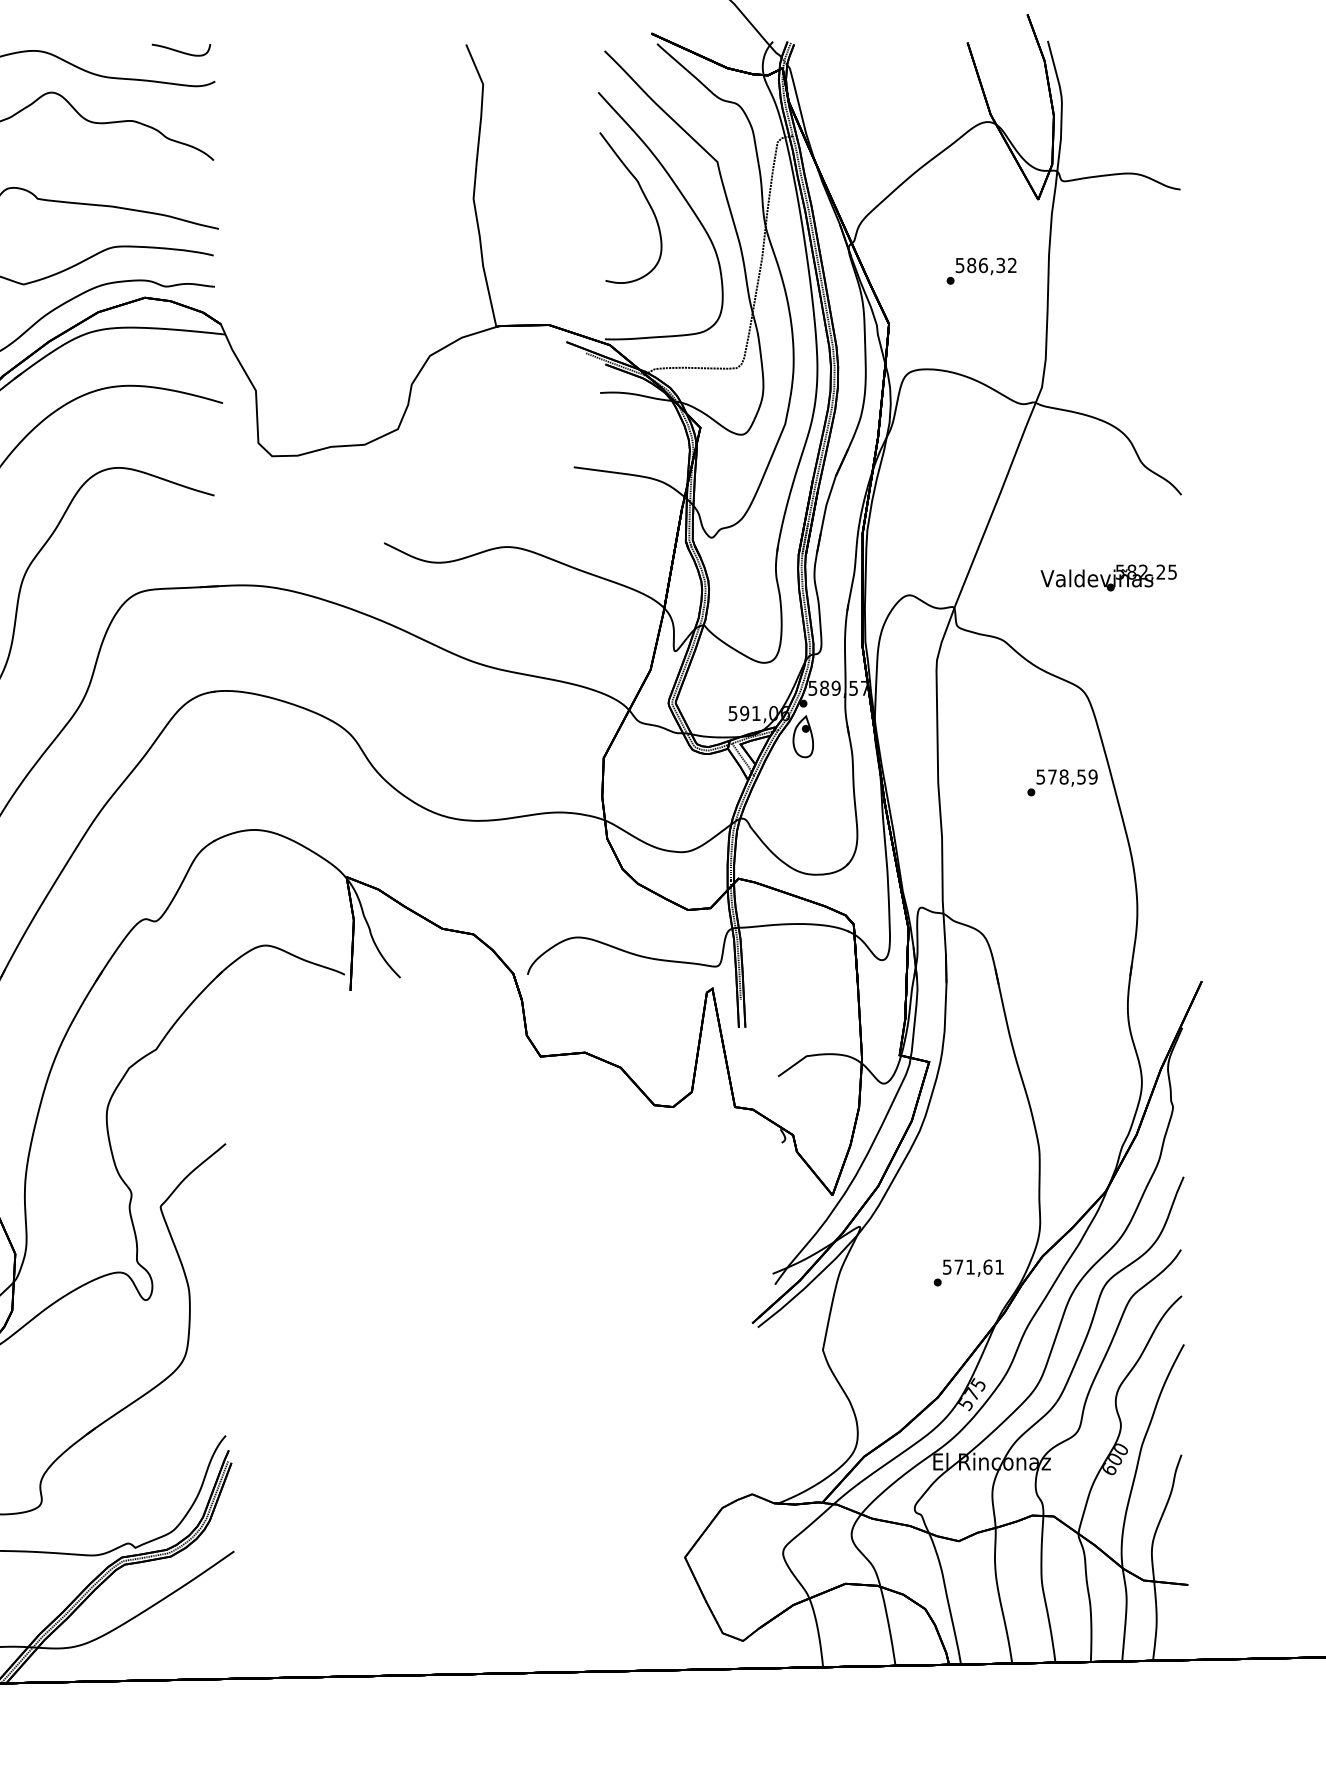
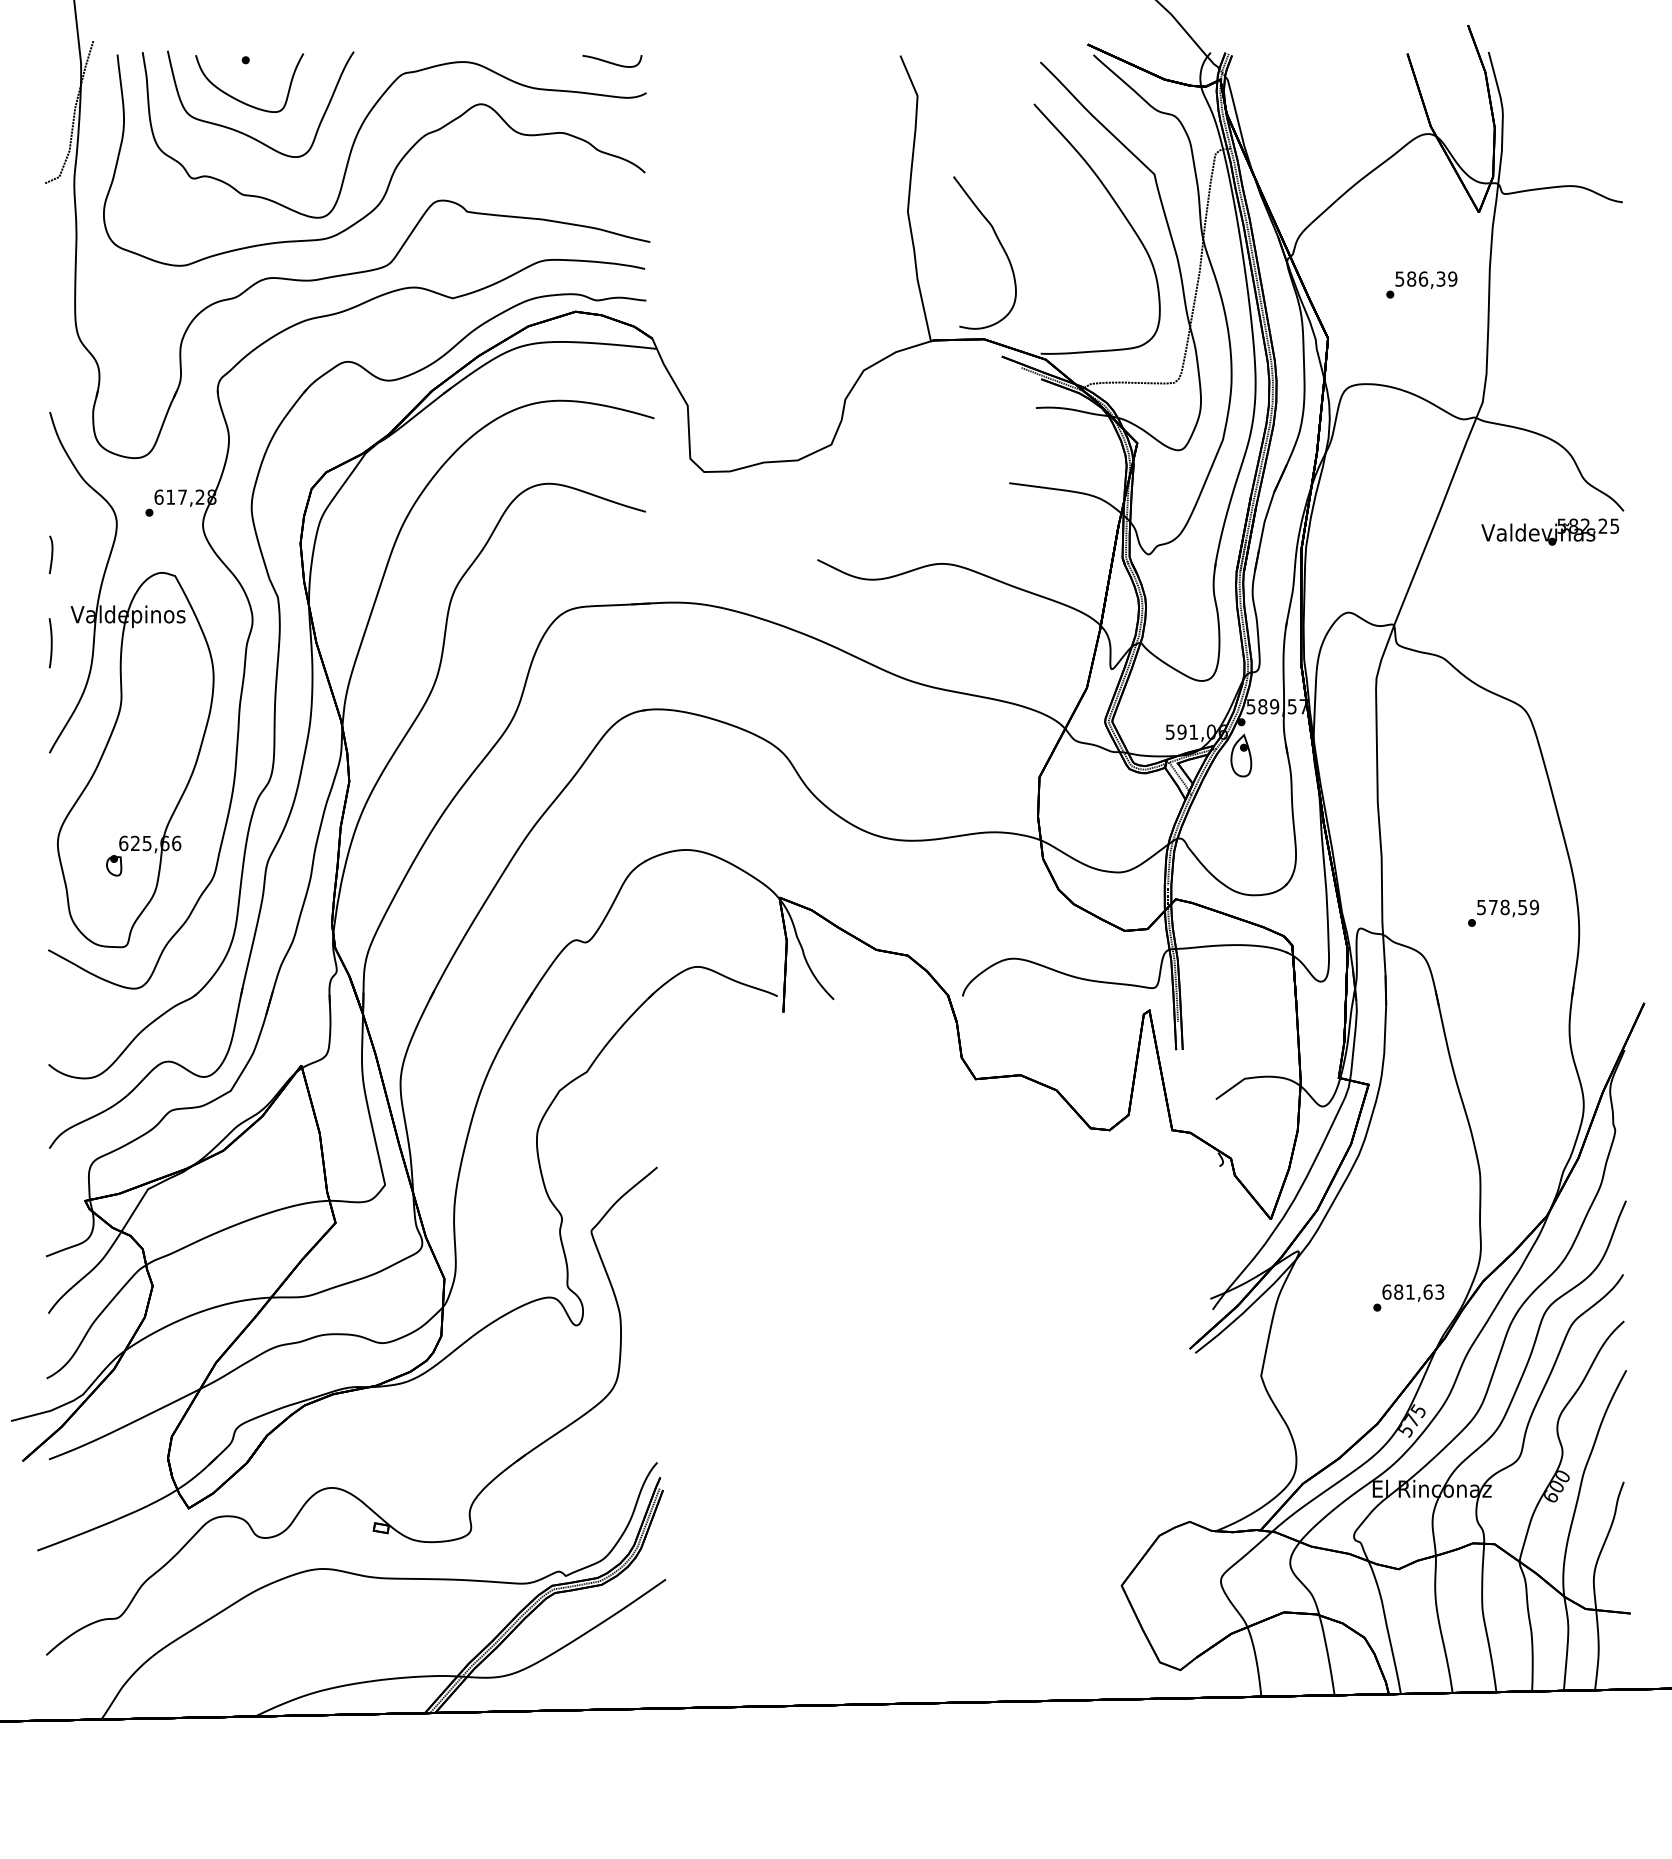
part: (646, 200) -> (1000, 245), moved
text: (1012, 264) -> (1452, 278), 586,32 -> 586,39
text: (1109, 577) -> (1550, 531), moved
text: (1062, 782) -> (1503, 912), moved
text: (973, 1266) -> (1413, 1291), 571,61 -> 681,63

